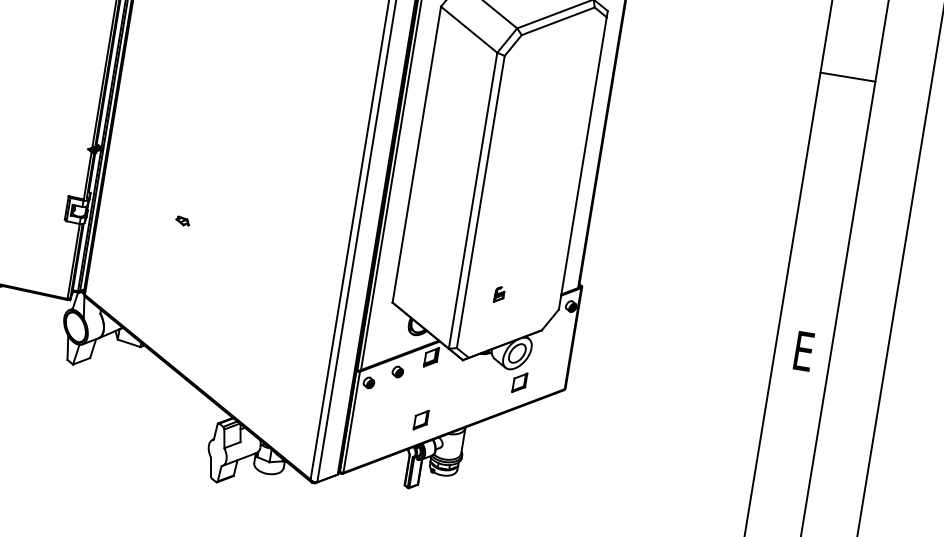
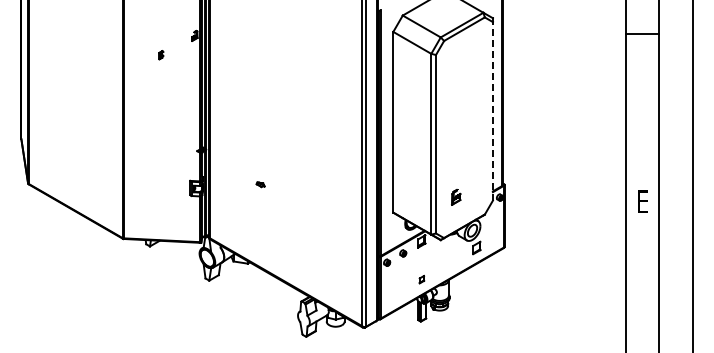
line: (582, 161) -> (492, 110), solid -> dashed
part: (498, 294) -> (455, 197), size x1.6
part: (420, 419) -> (421, 279), size x0.6

